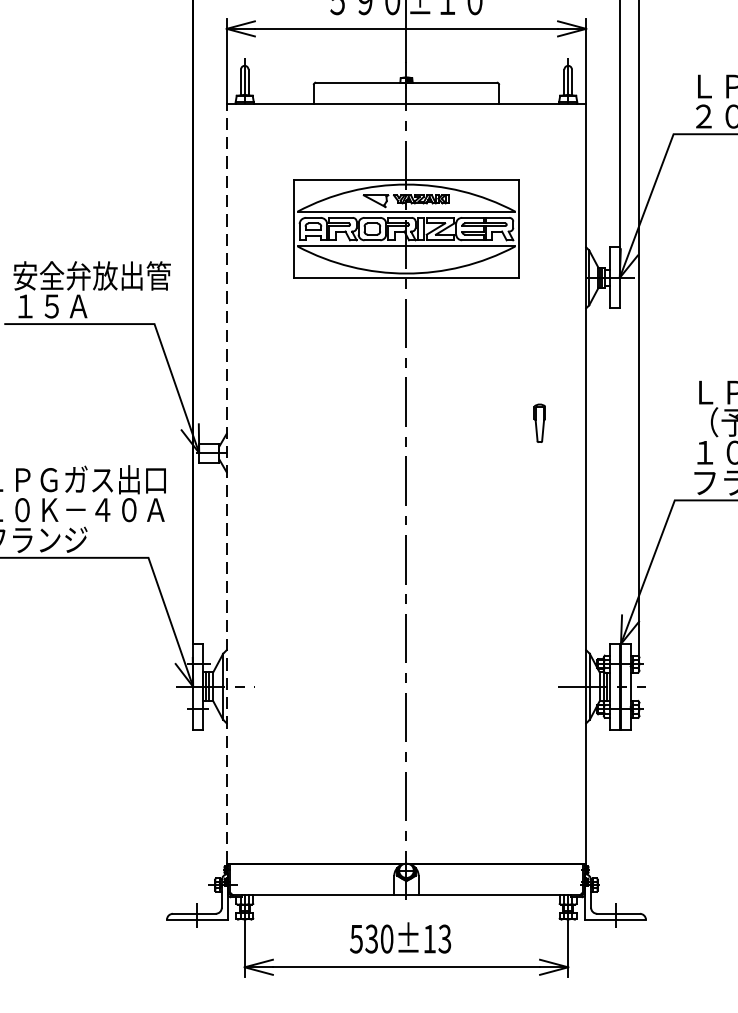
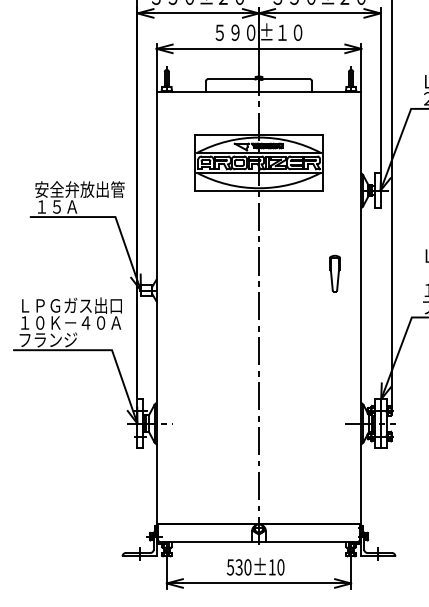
part: (539, 423) -> (334, 273), size x1.67
line: (226, 482) -> (156, 307), dashed -> solid
text: (444, 939) -> (280, 567), 530±13 -> 530±10

